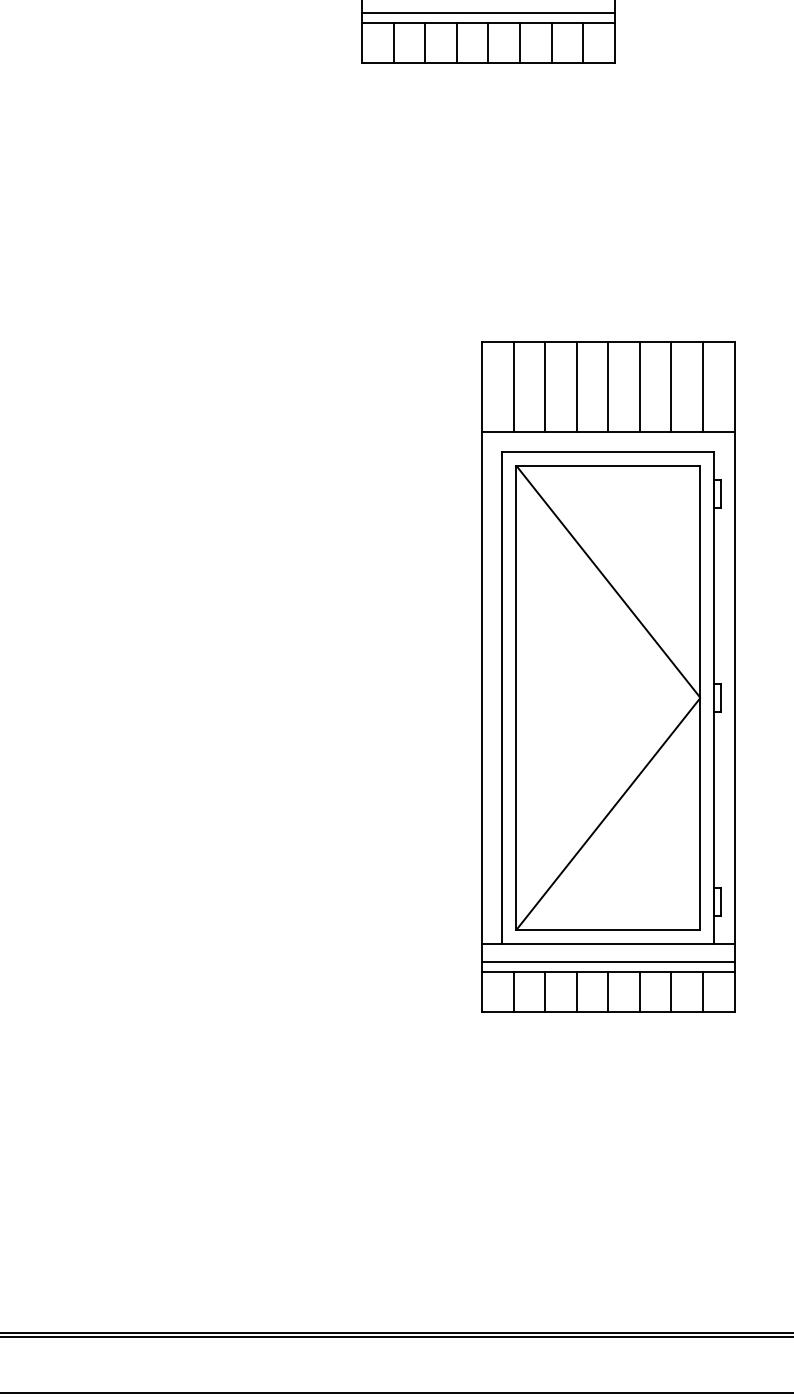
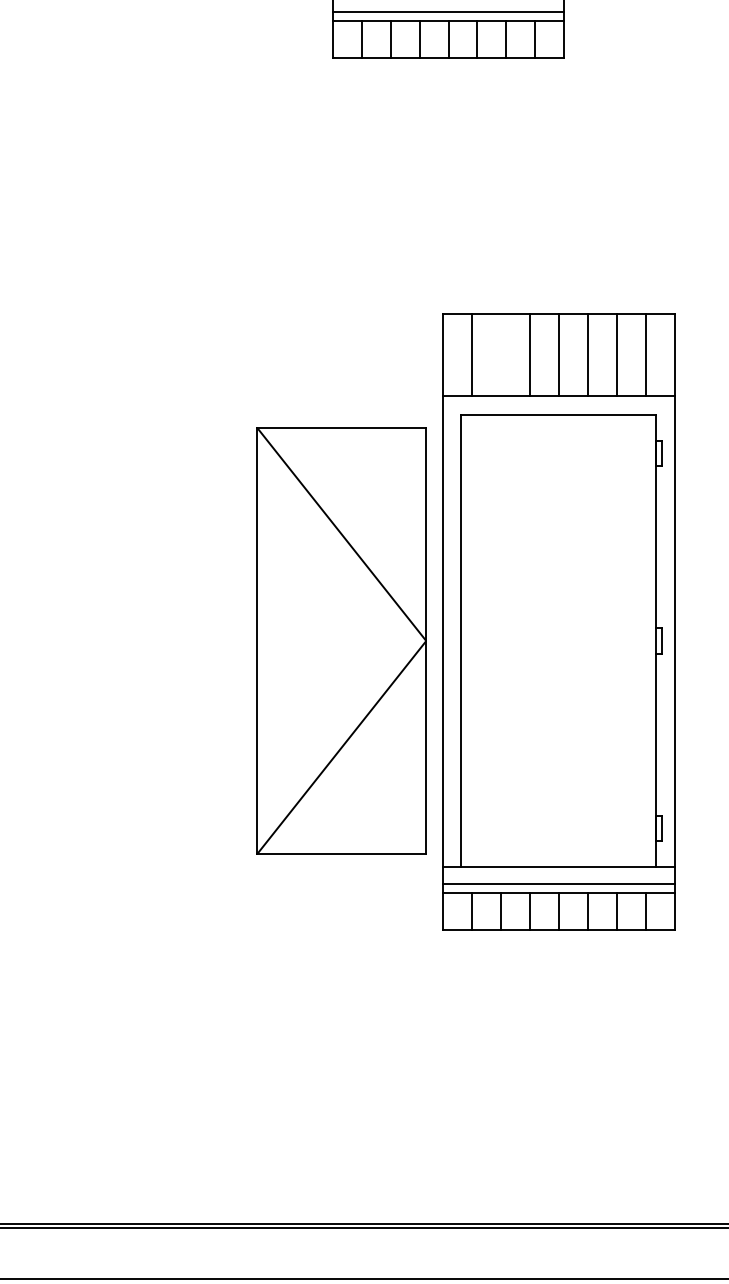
line: (545, 386) -> (500, 354), removed
part: (608, 697) -> (341, 640), moved

